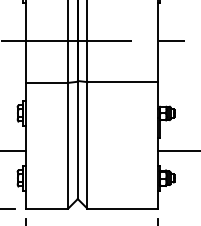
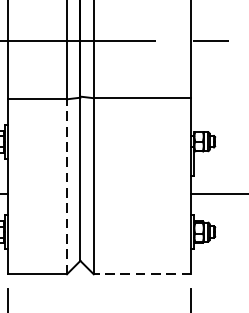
line: (68, 145) -> (67, 186), solid -> dashed
line: (122, 208) -> (142, 274), solid -> dashed

